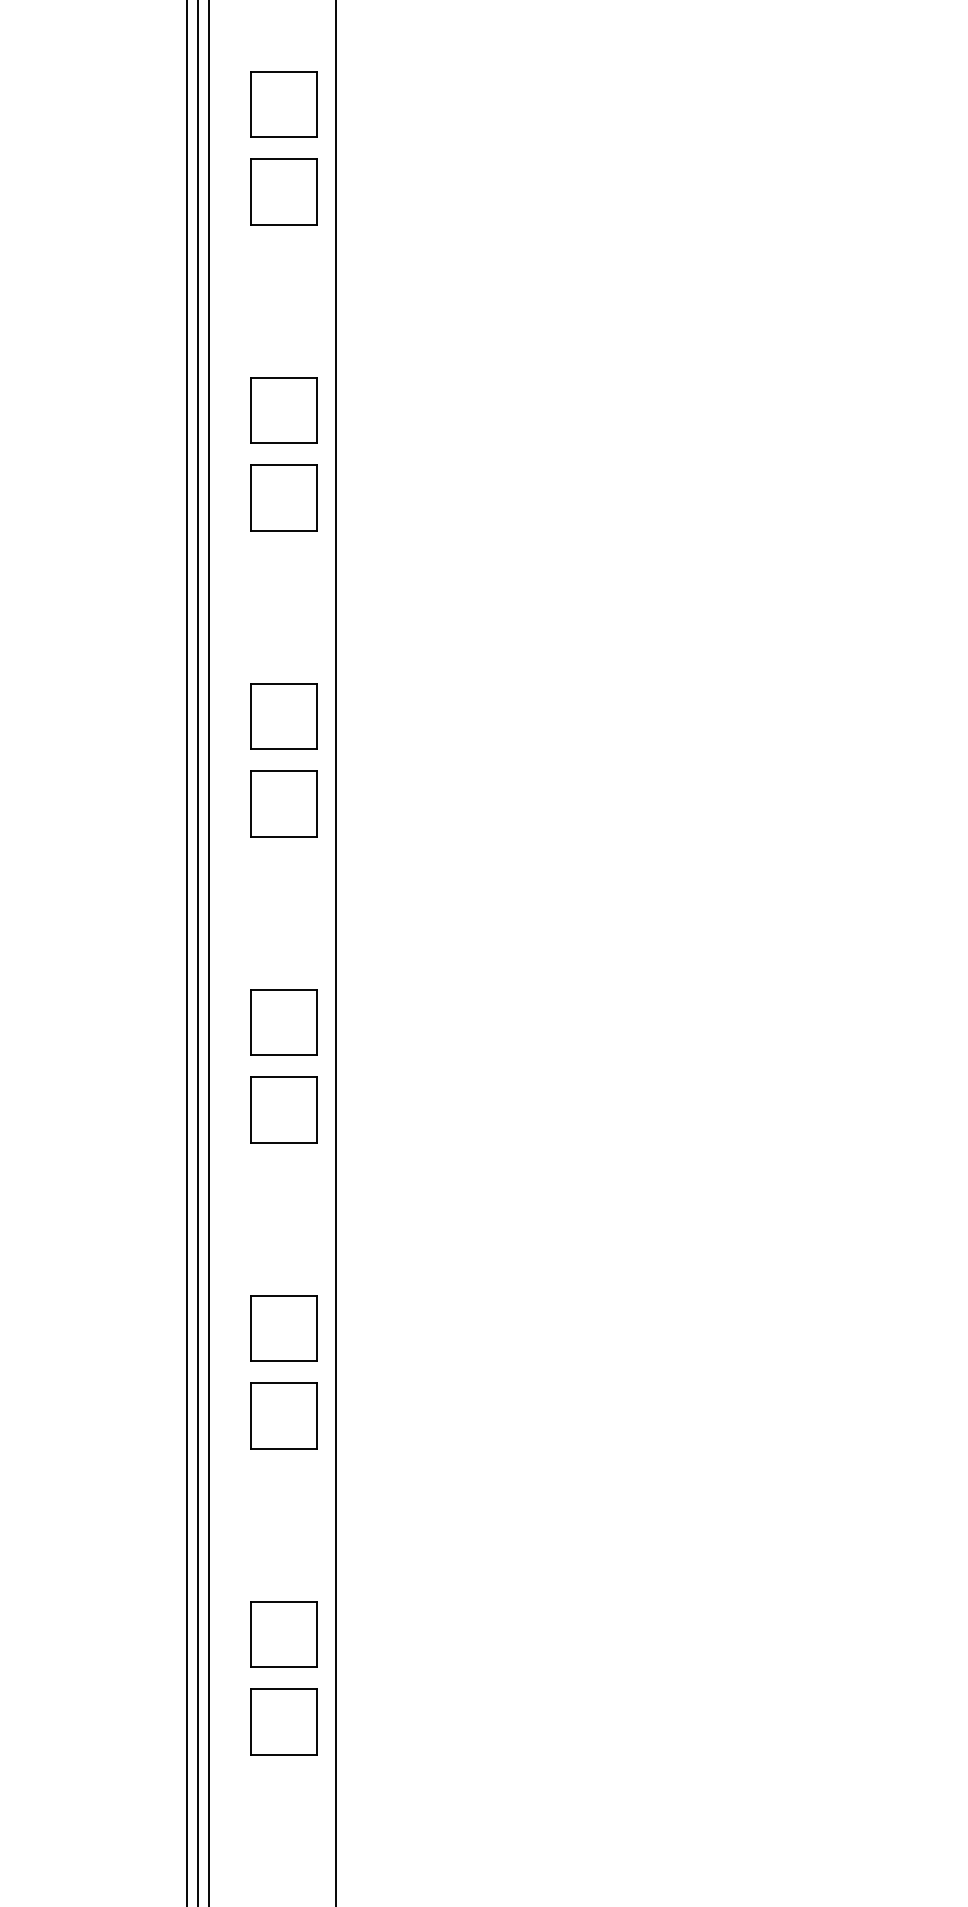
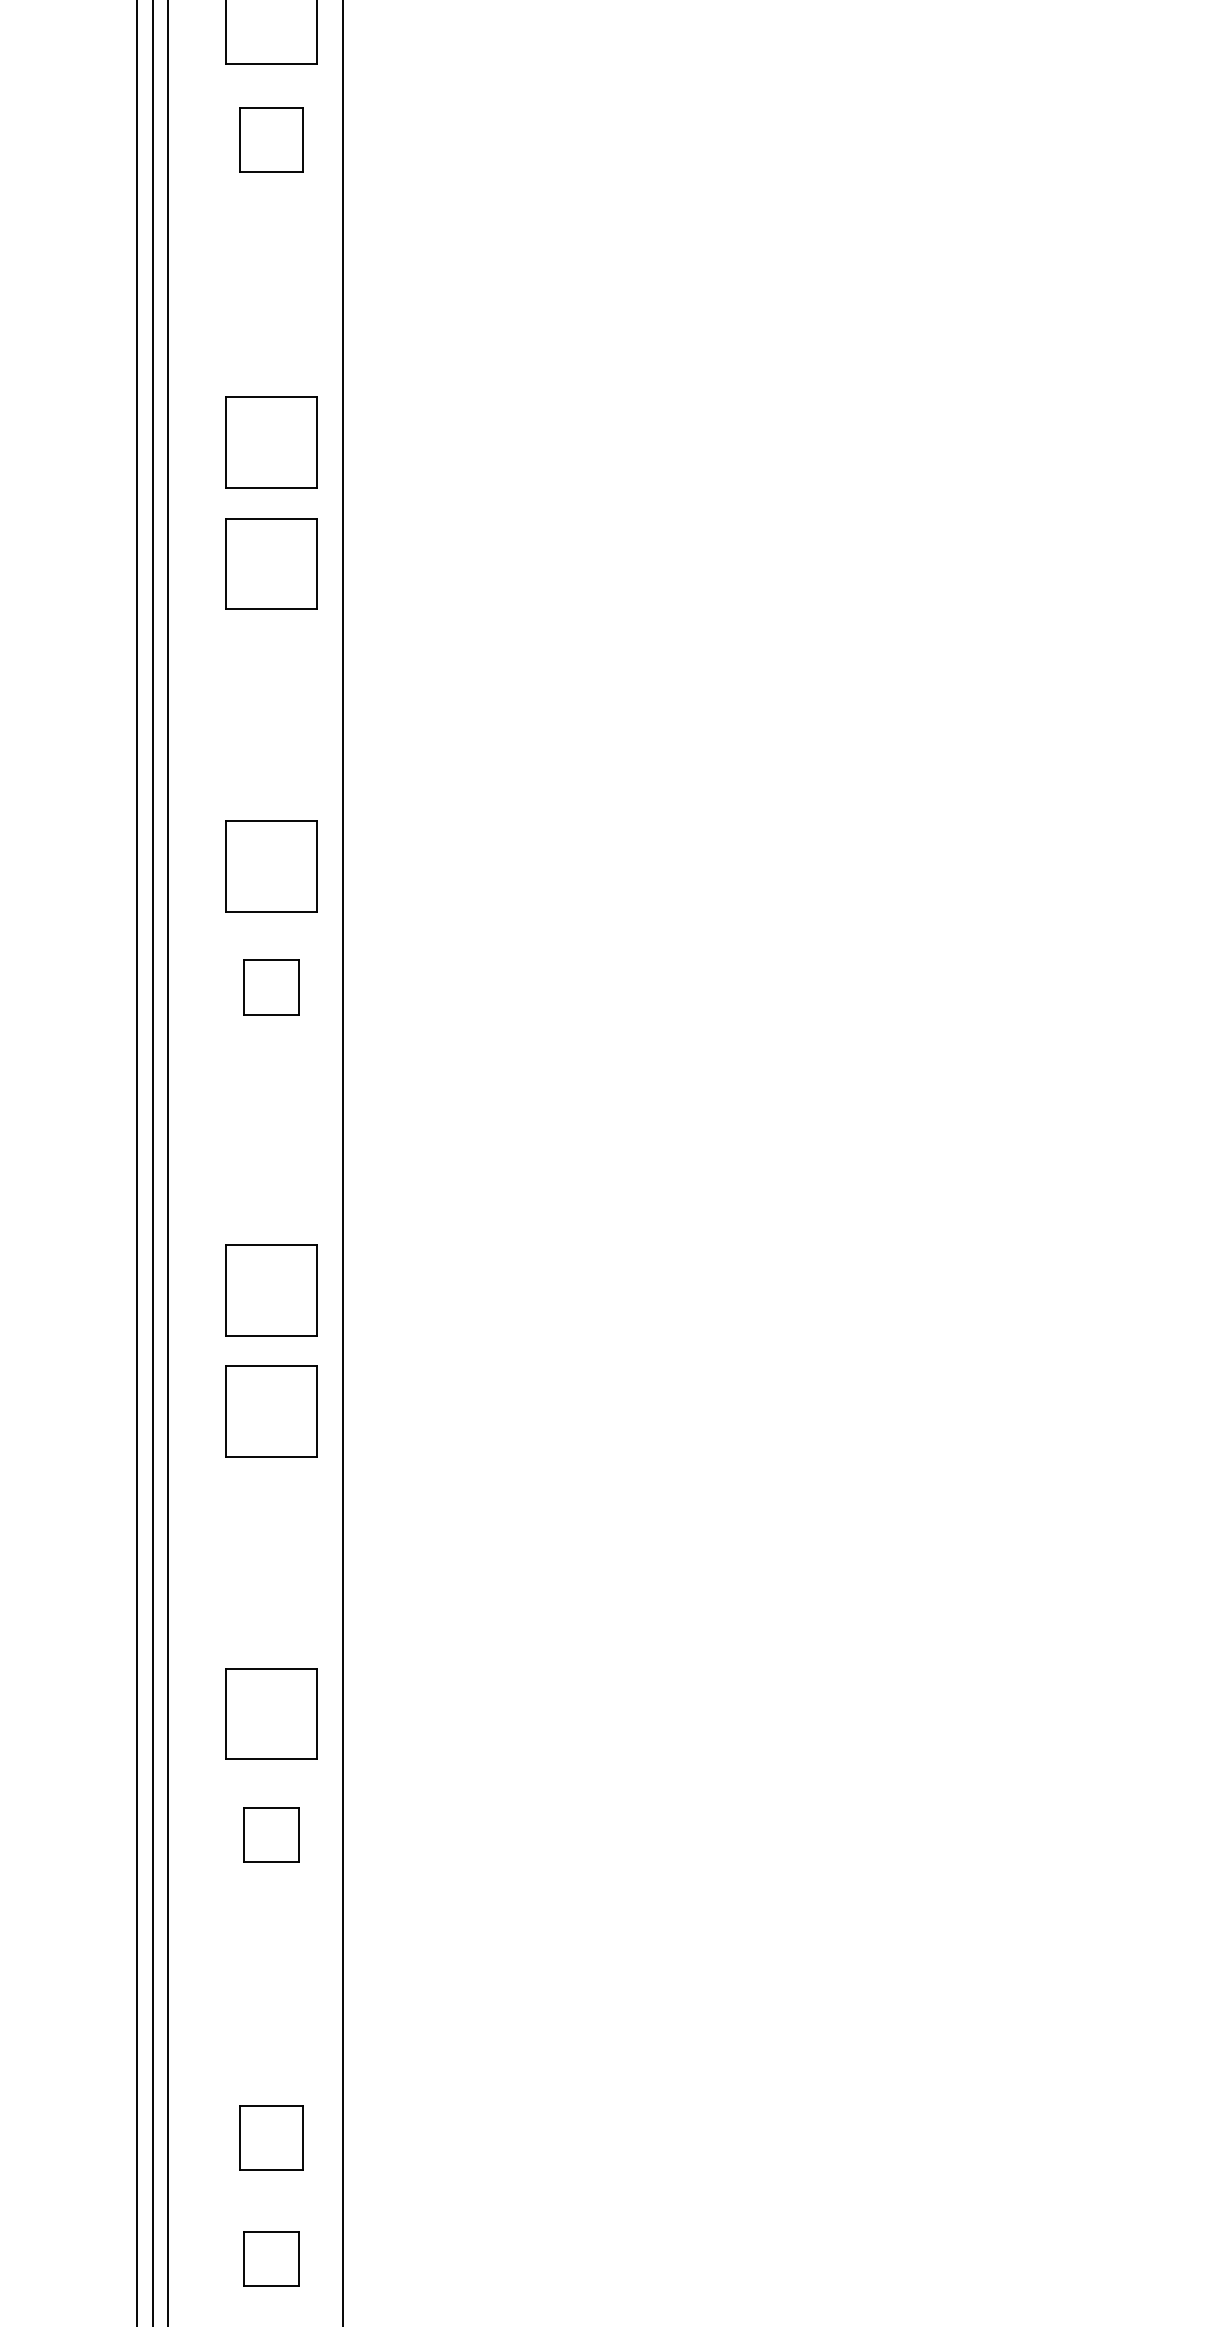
part: (283, 191) -> (270, 139), size x0.7
part: (283, 803) -> (270, 987), size x0.6
part: (283, 1415) -> (270, 1834), size x0.6
part: (283, 1634) -> (270, 2137), size x0.7
part: (283, 1721) -> (270, 2258), size x0.6

